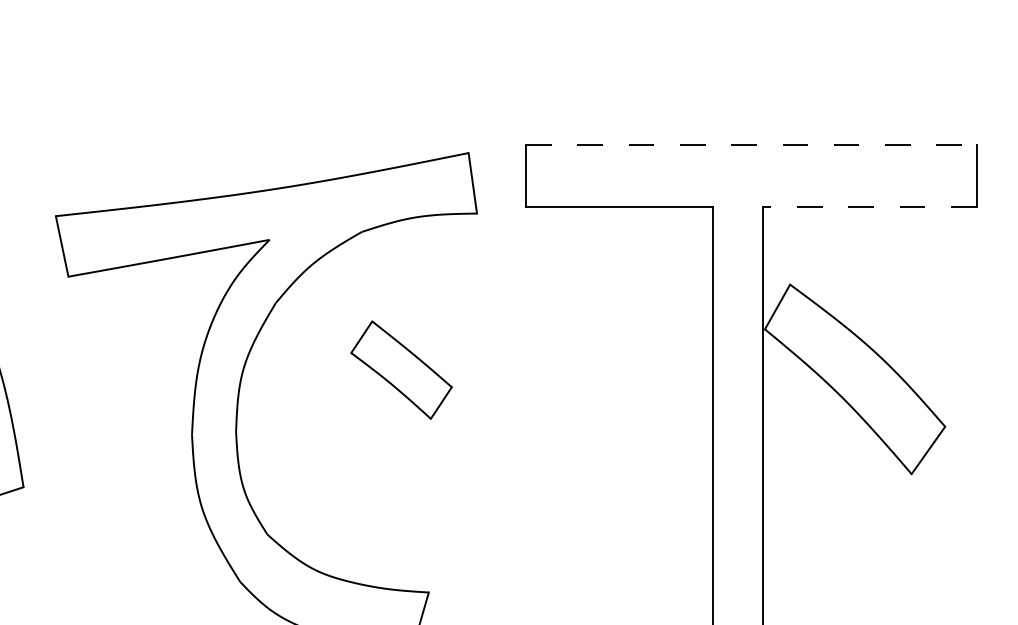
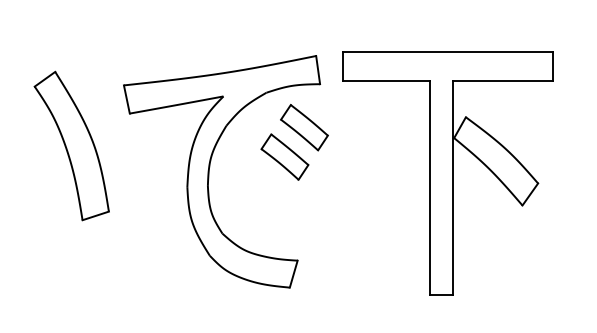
line: (750, 145) -> (447, 52), dashed -> solid
line: (868, 207) -> (502, 81), dashed -> solid
part: (443, 306) -> (304, 127), added

